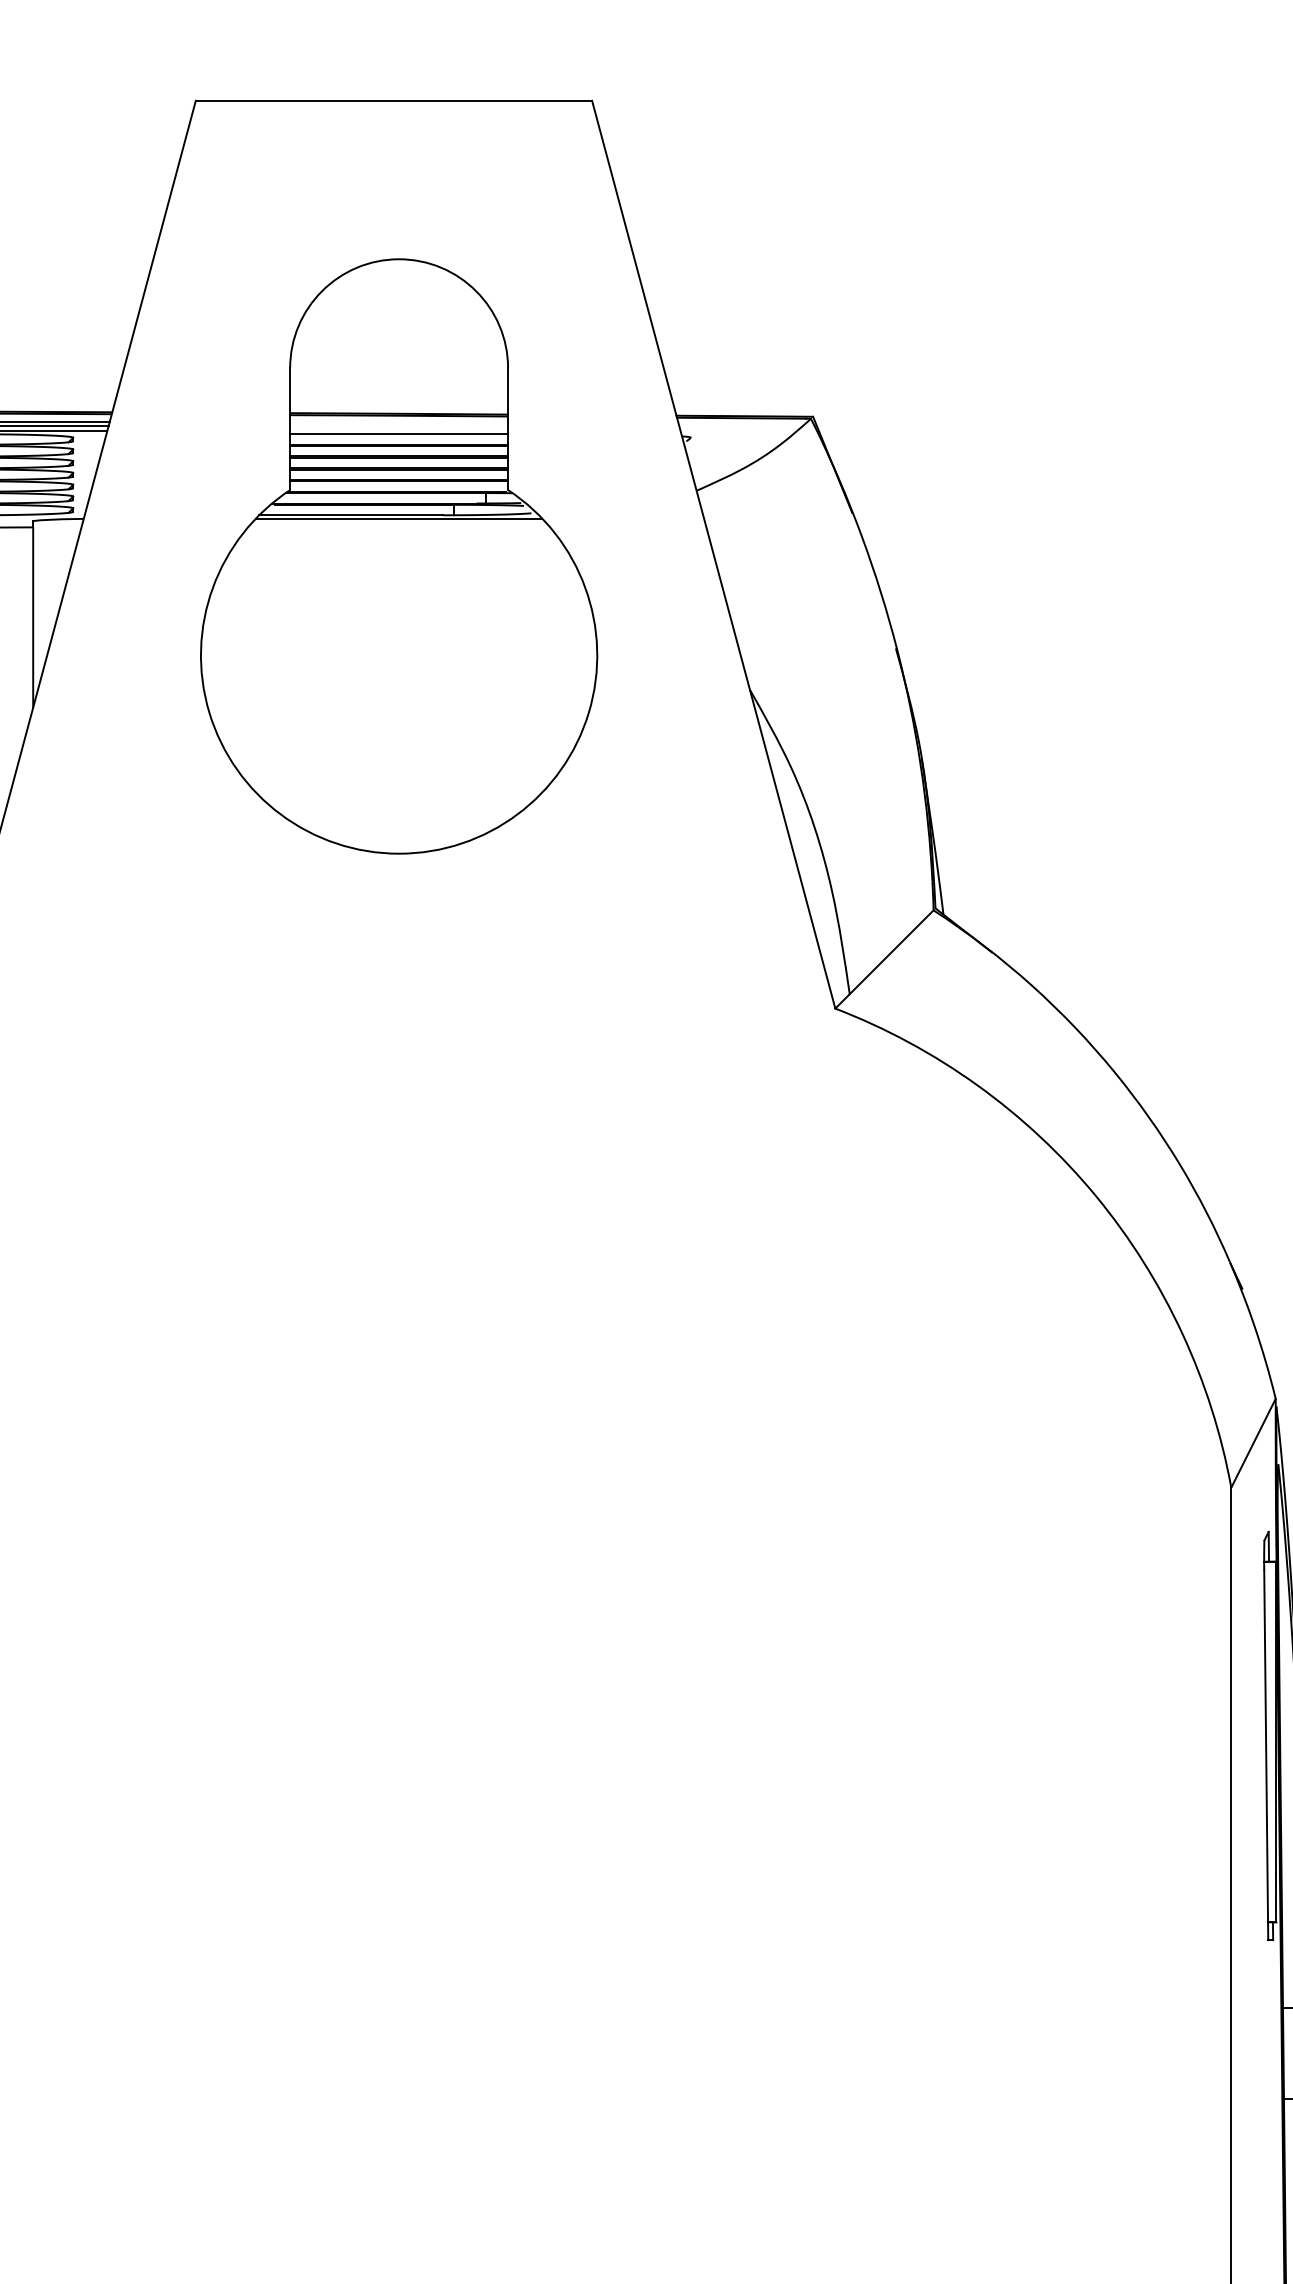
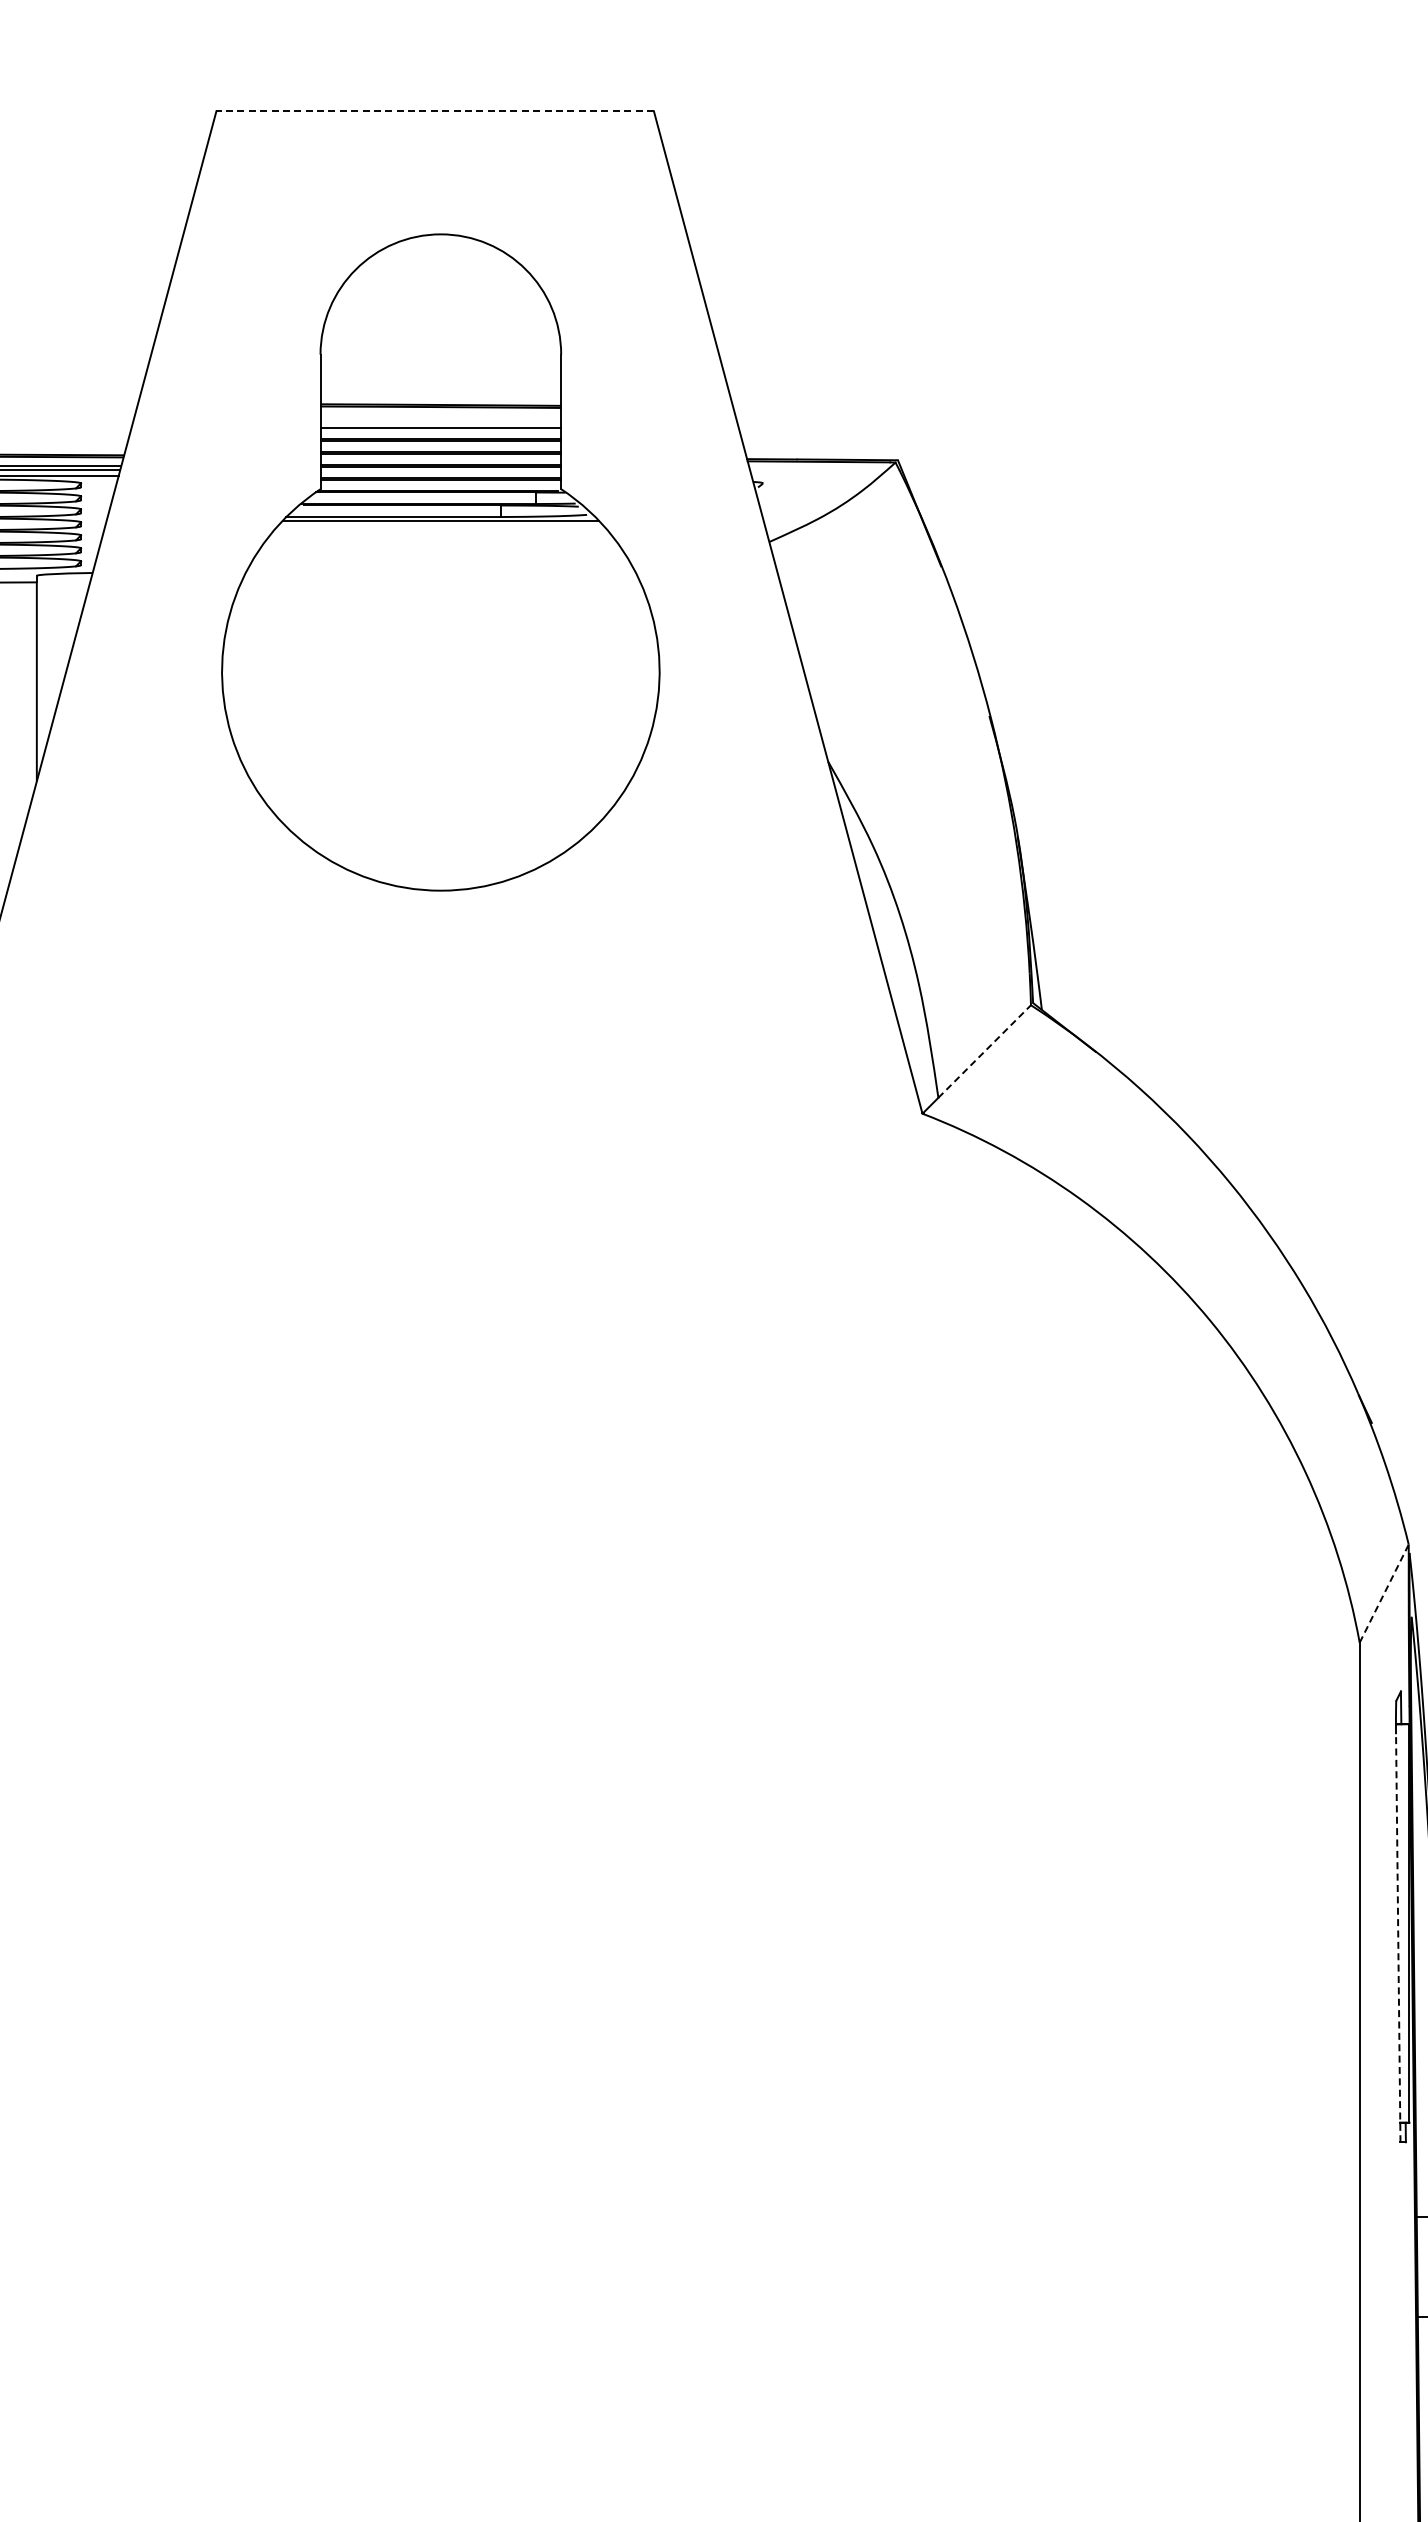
line: (394, 100) -> (435, 111), solid -> dashed
part: (398, 556) -> (440, 562), moved
line: (892, 952) -> (985, 1051), solid -> dashed
line: (1253, 1443) -> (1384, 1593), solid -> dashed
line: (1266, 1754) -> (1398, 1937), solid -> dashed

